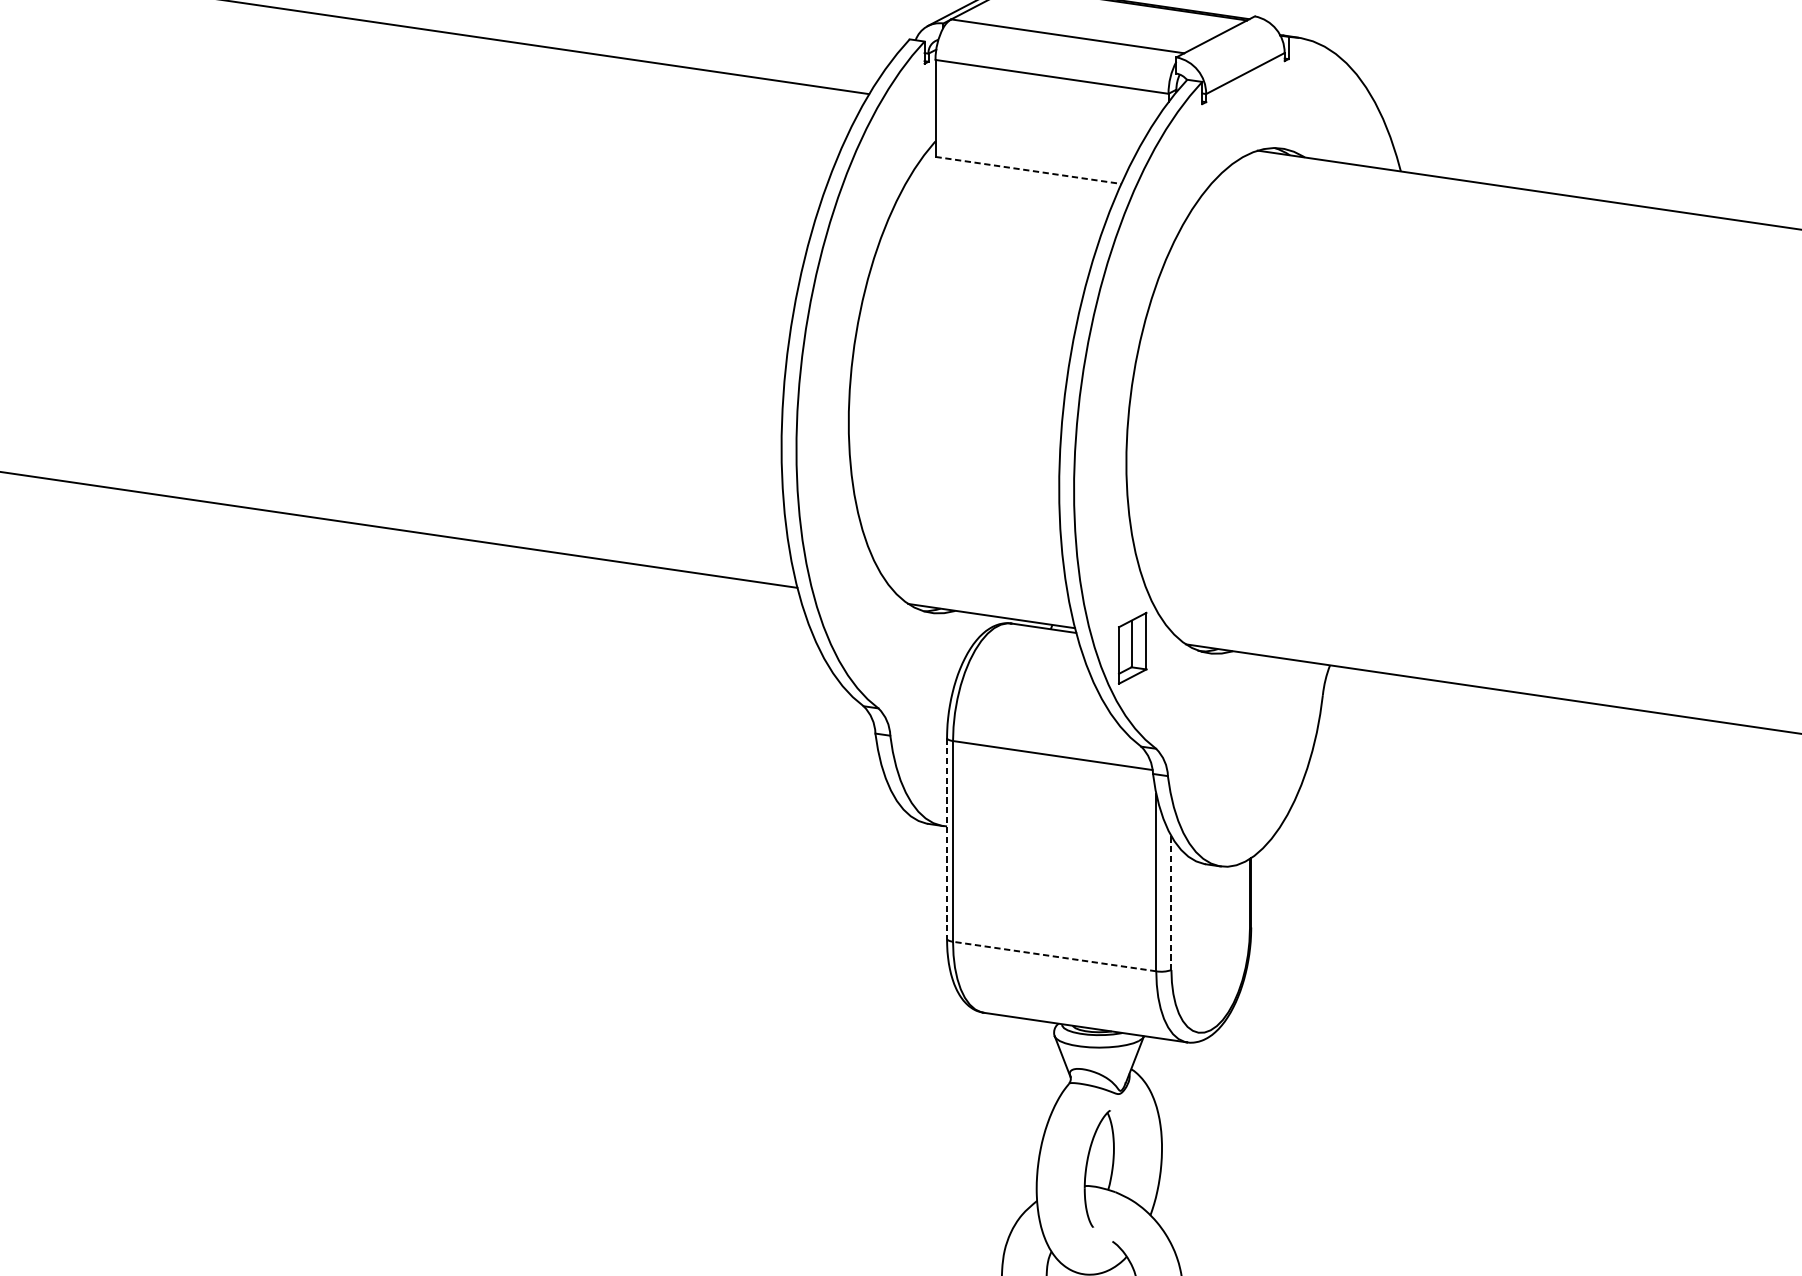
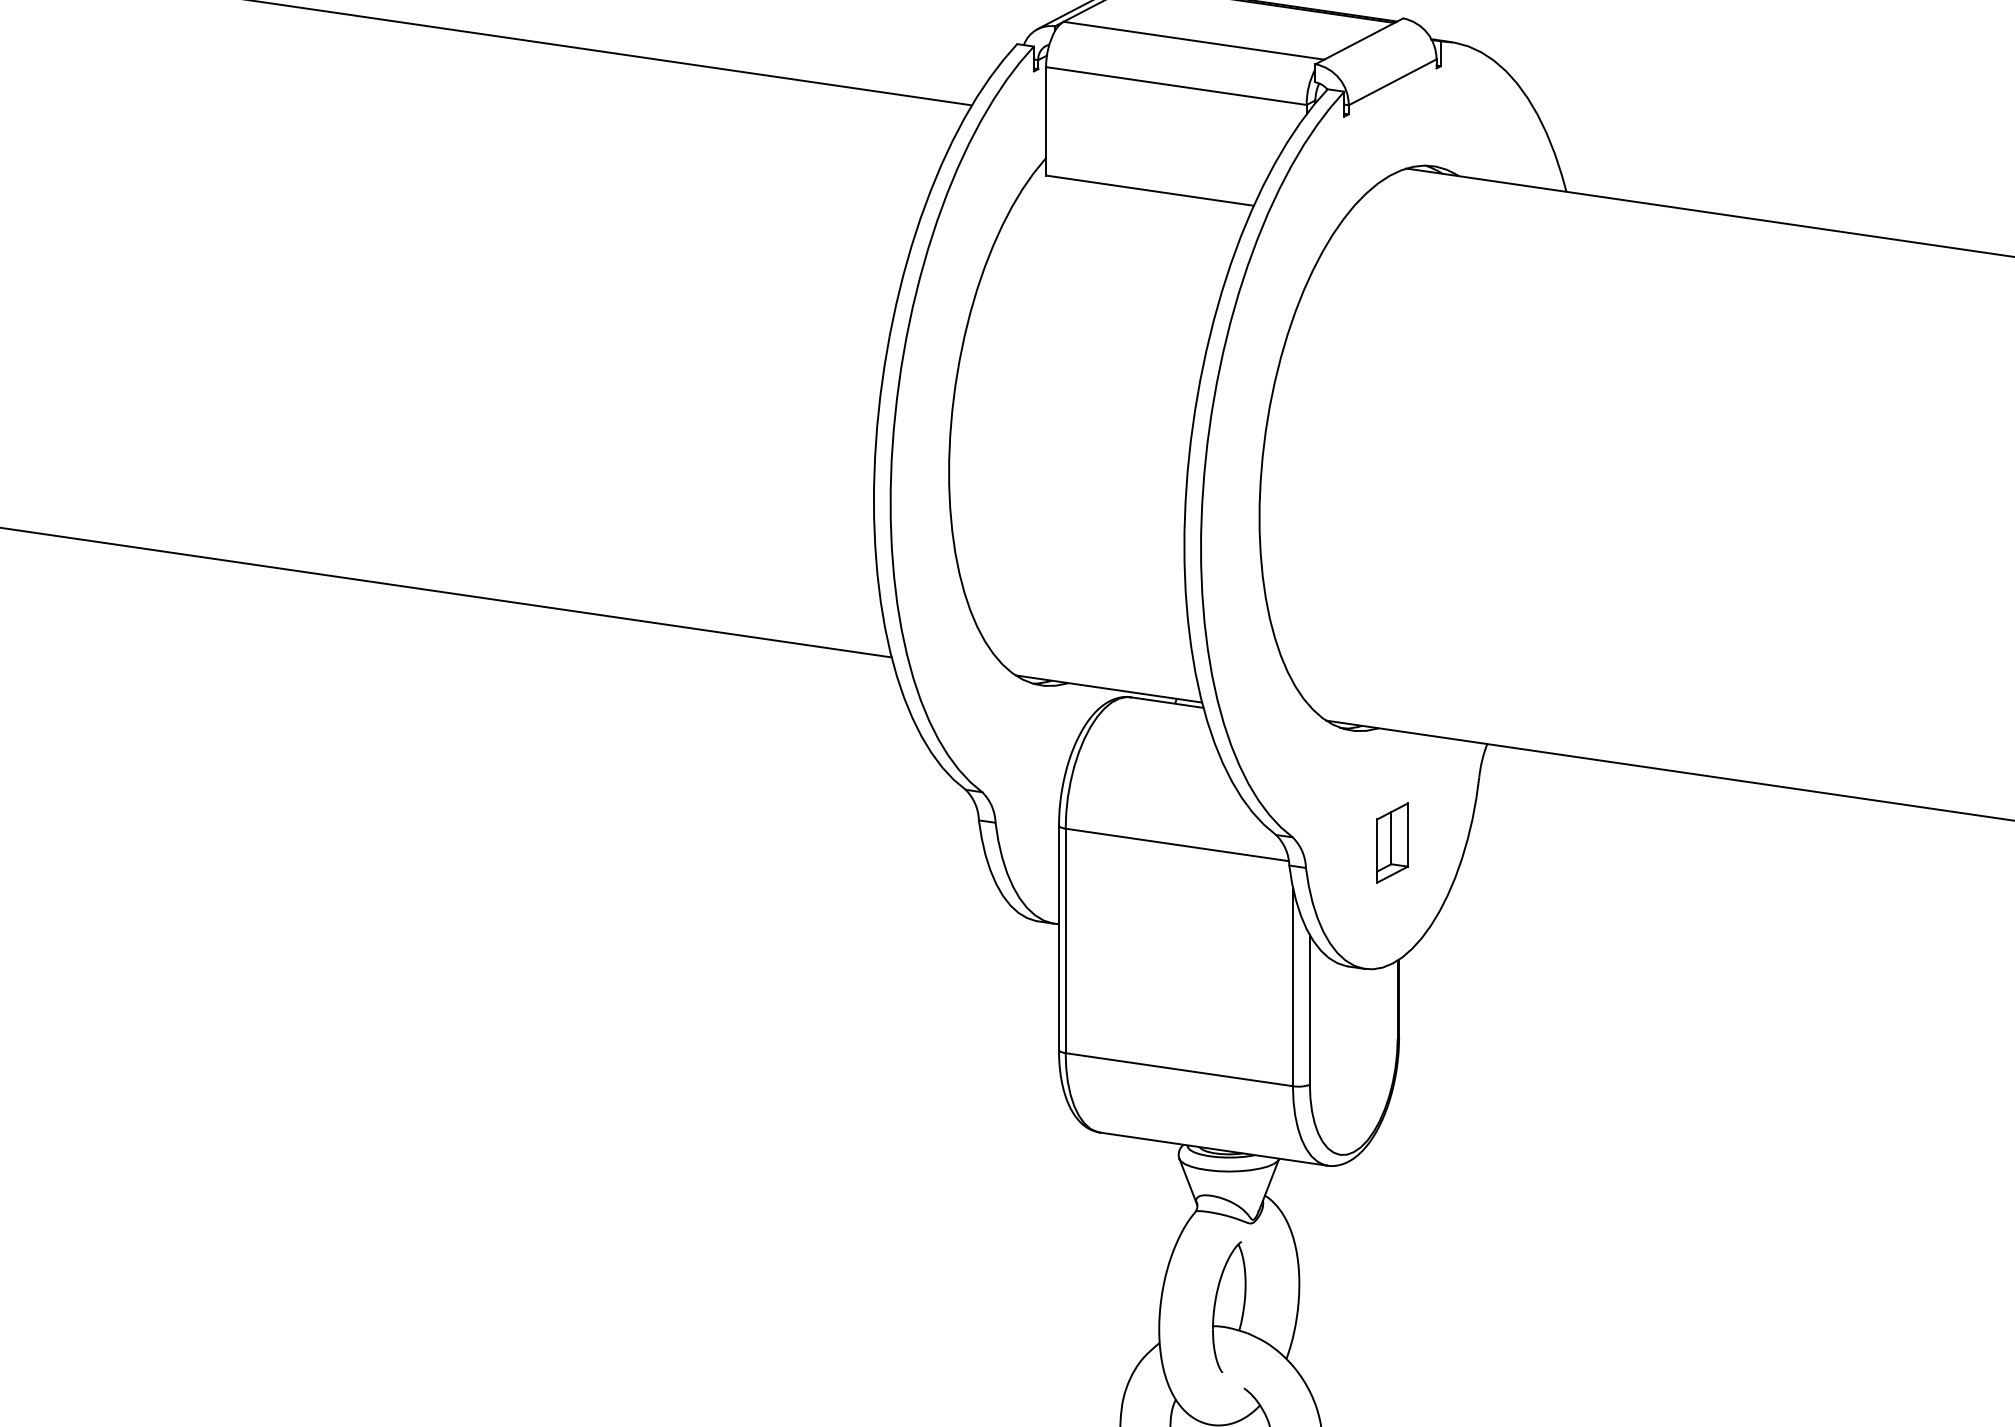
line: (1027, 170) -> (1149, 190), dashed -> solid
part: (1132, 647) -> (1392, 842), moved
line: (946, 839) -> (1058, 938), dashed -> solid
line: (1171, 903) -> (1309, 1010), dashed -> solid
line: (1054, 956) -> (1179, 1069), dashed -> solid

